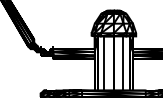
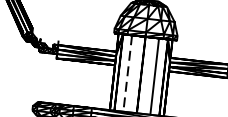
line: (104, 64) -> (127, 74), solid -> dashed

